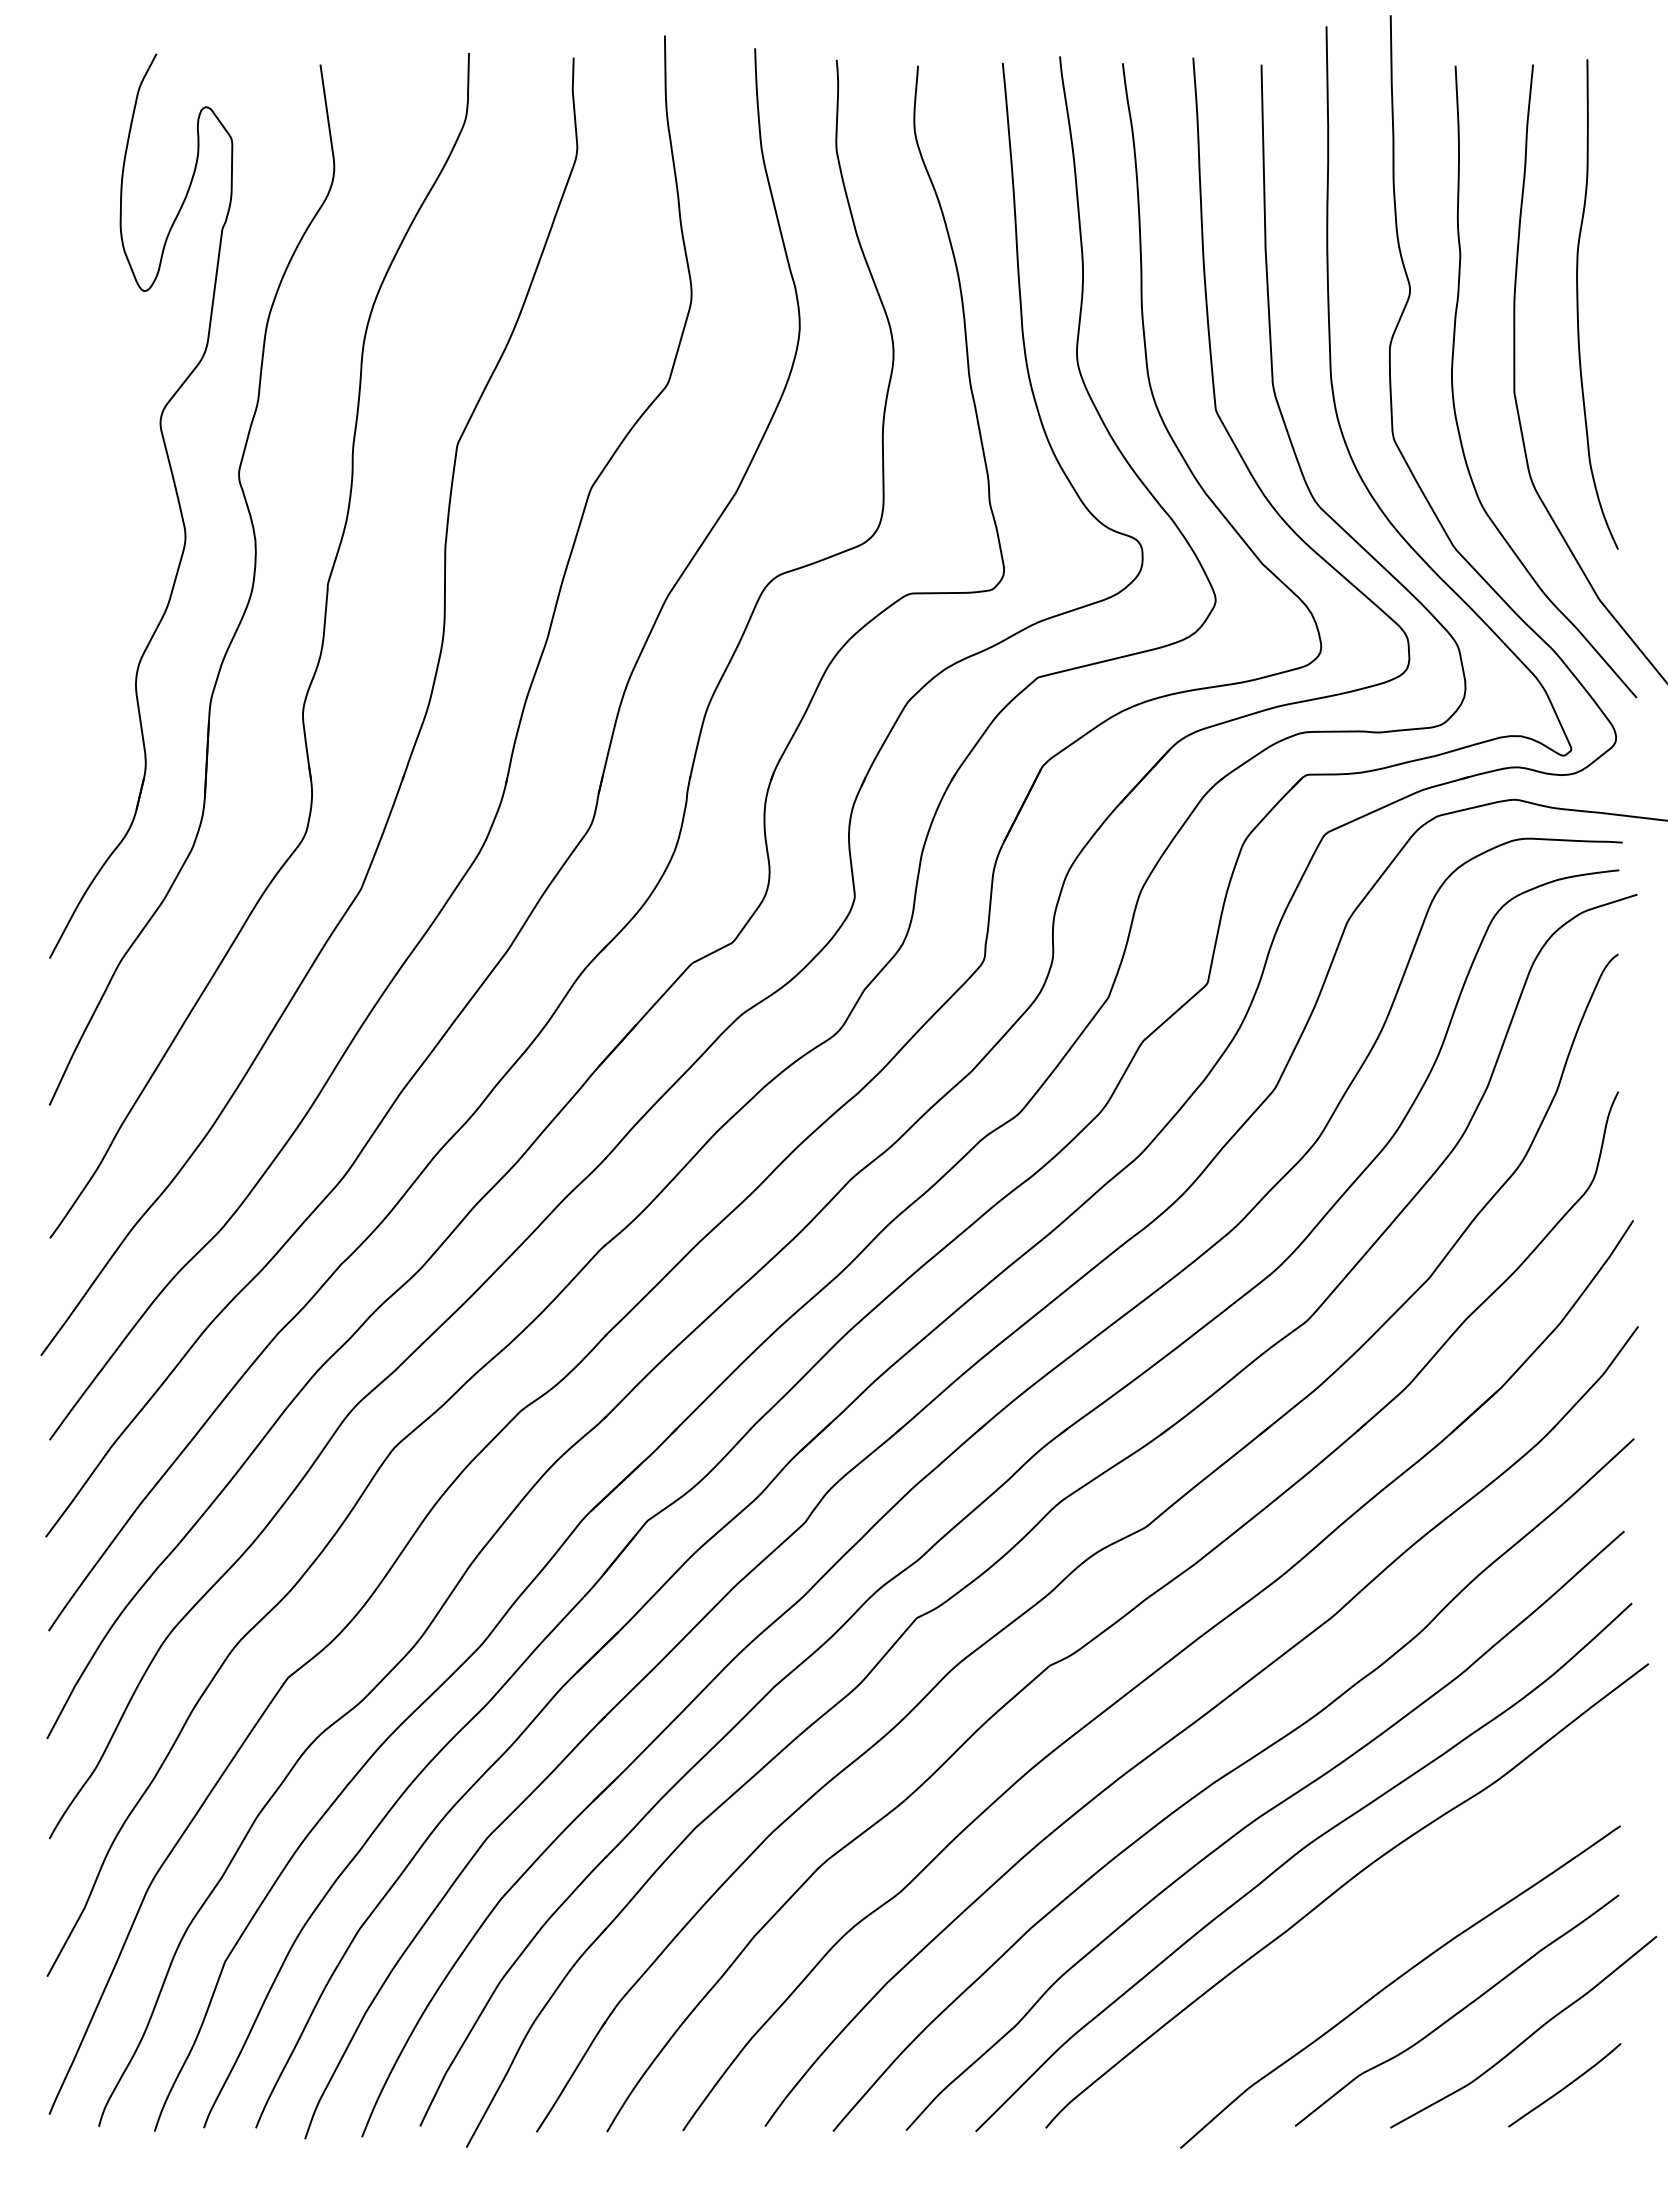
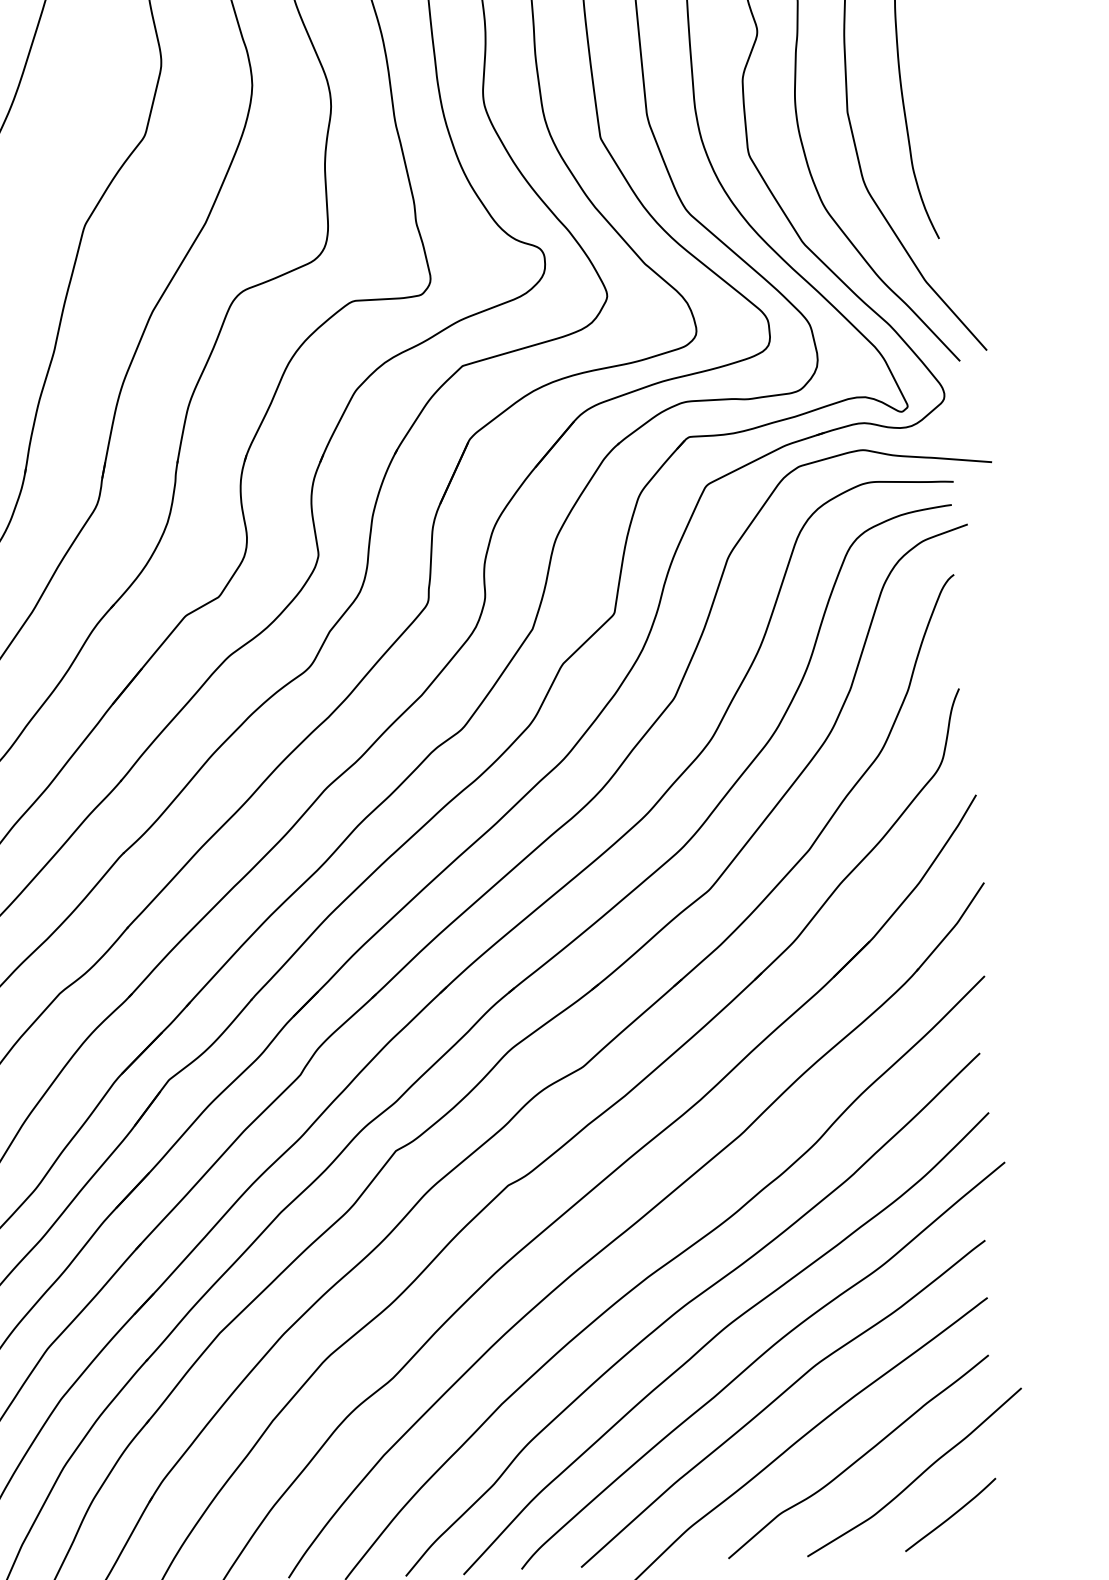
curve: (1364, 1935) -> (779, 1397), added

